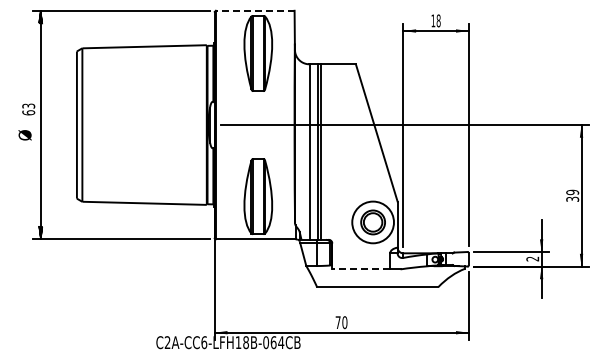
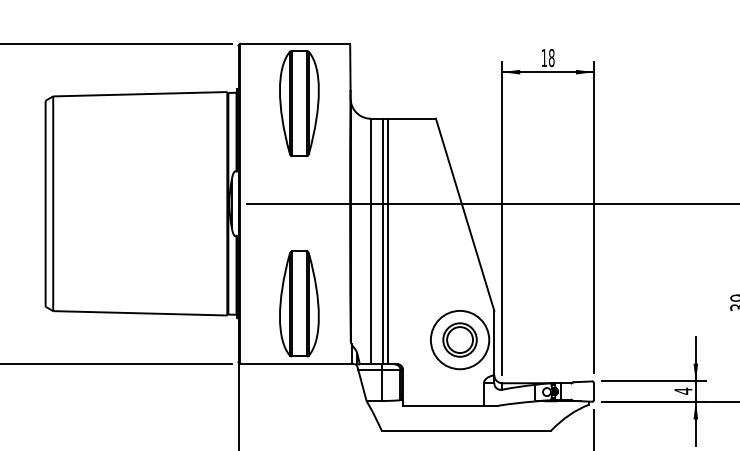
line: (254, 10) -> (294, 43), dashed -> solid
text: (532, 258) -> (683, 390), 2 -> 4
line: (361, 269) -> (443, 405), dashed -> solid

